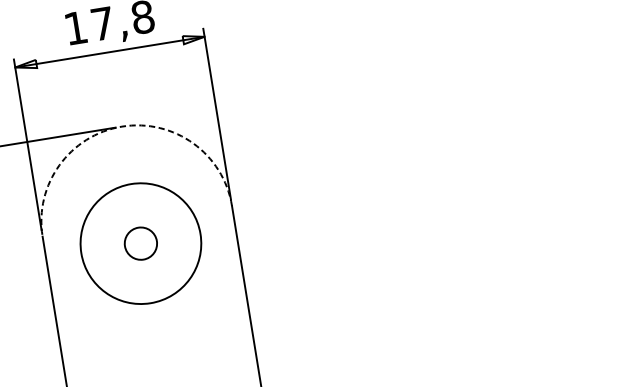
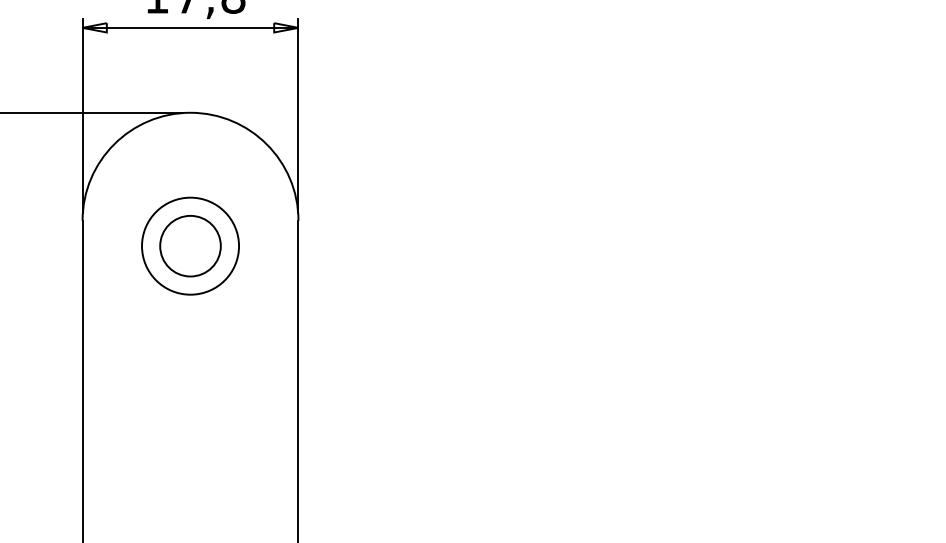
arc: (121, 126) -> (190, 112), dashed -> solid
circle: (140, 243) -> (190, 245), size x0.71
circle: (140, 243) -> (190, 245), size x1.67

